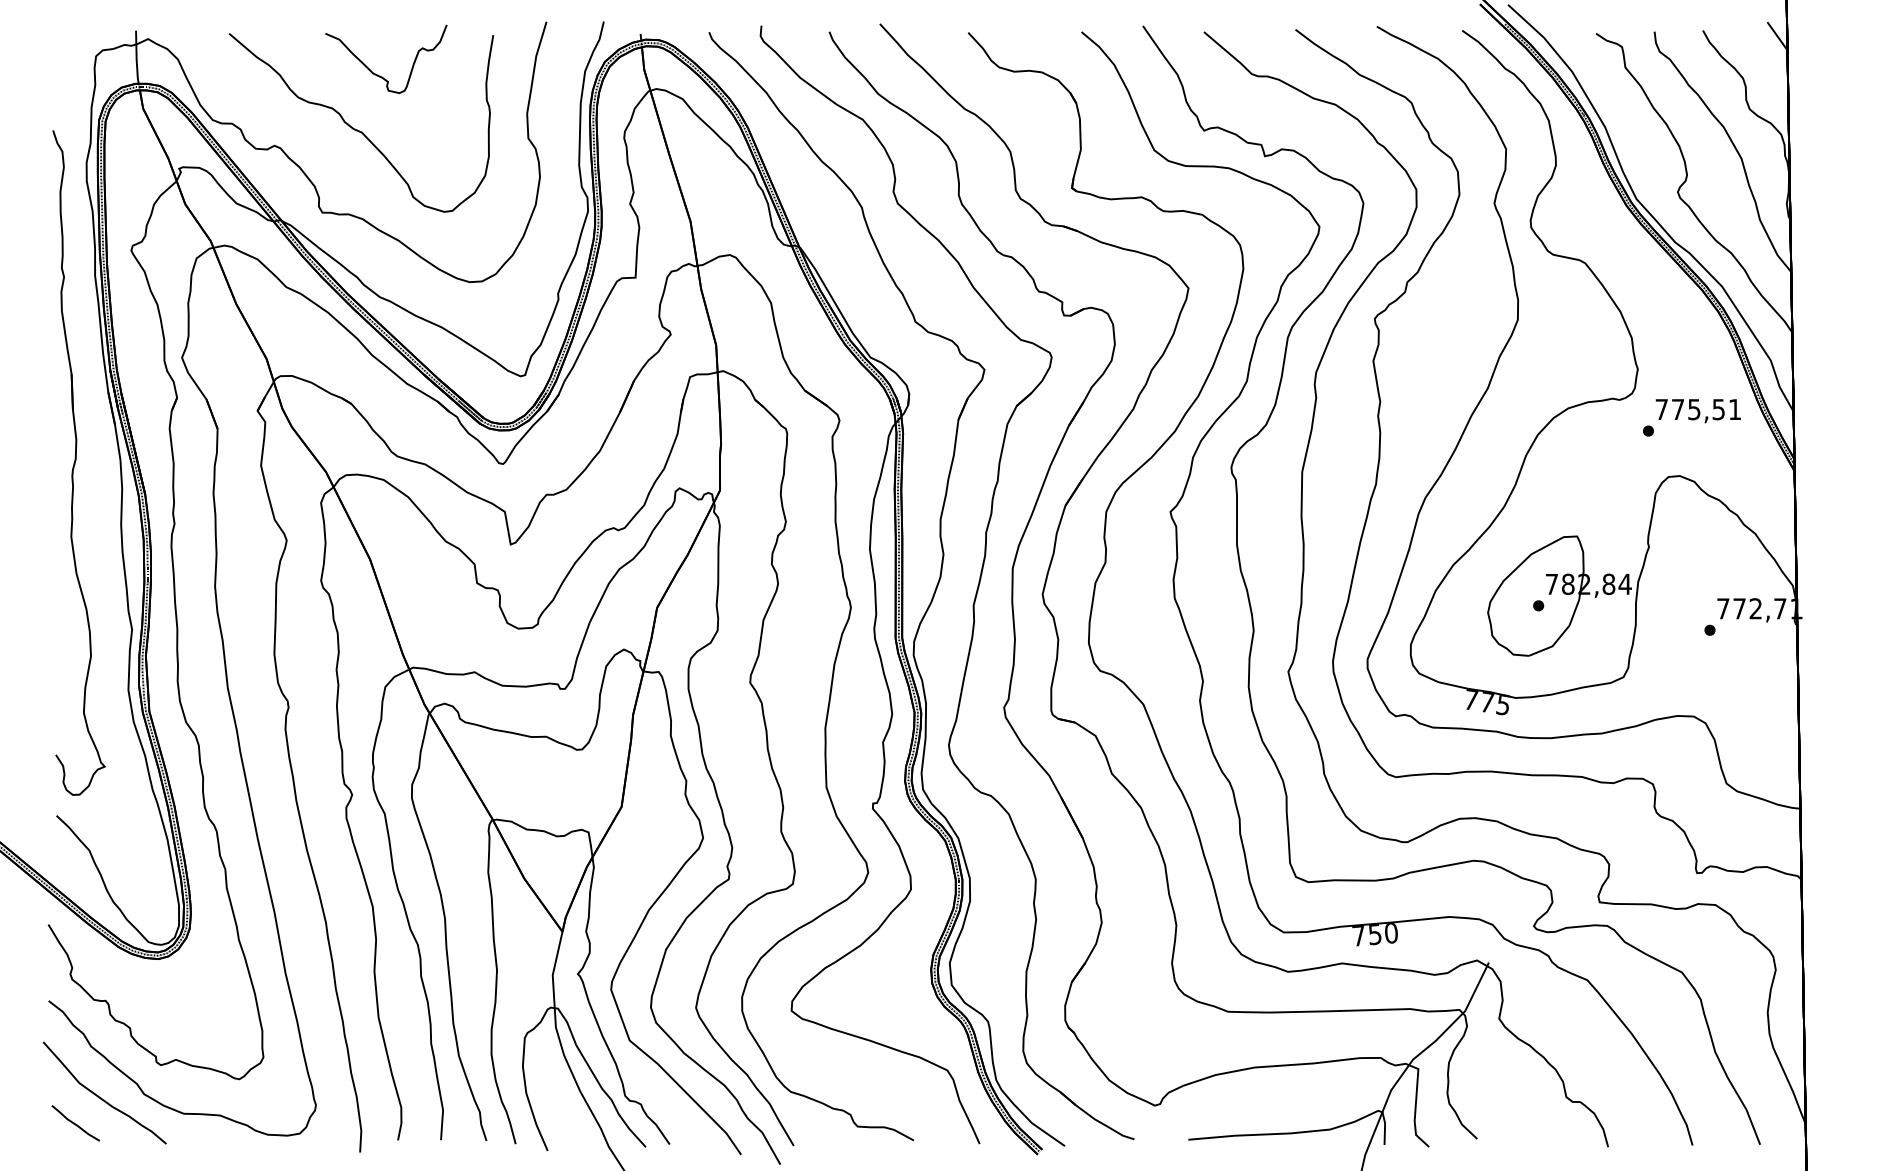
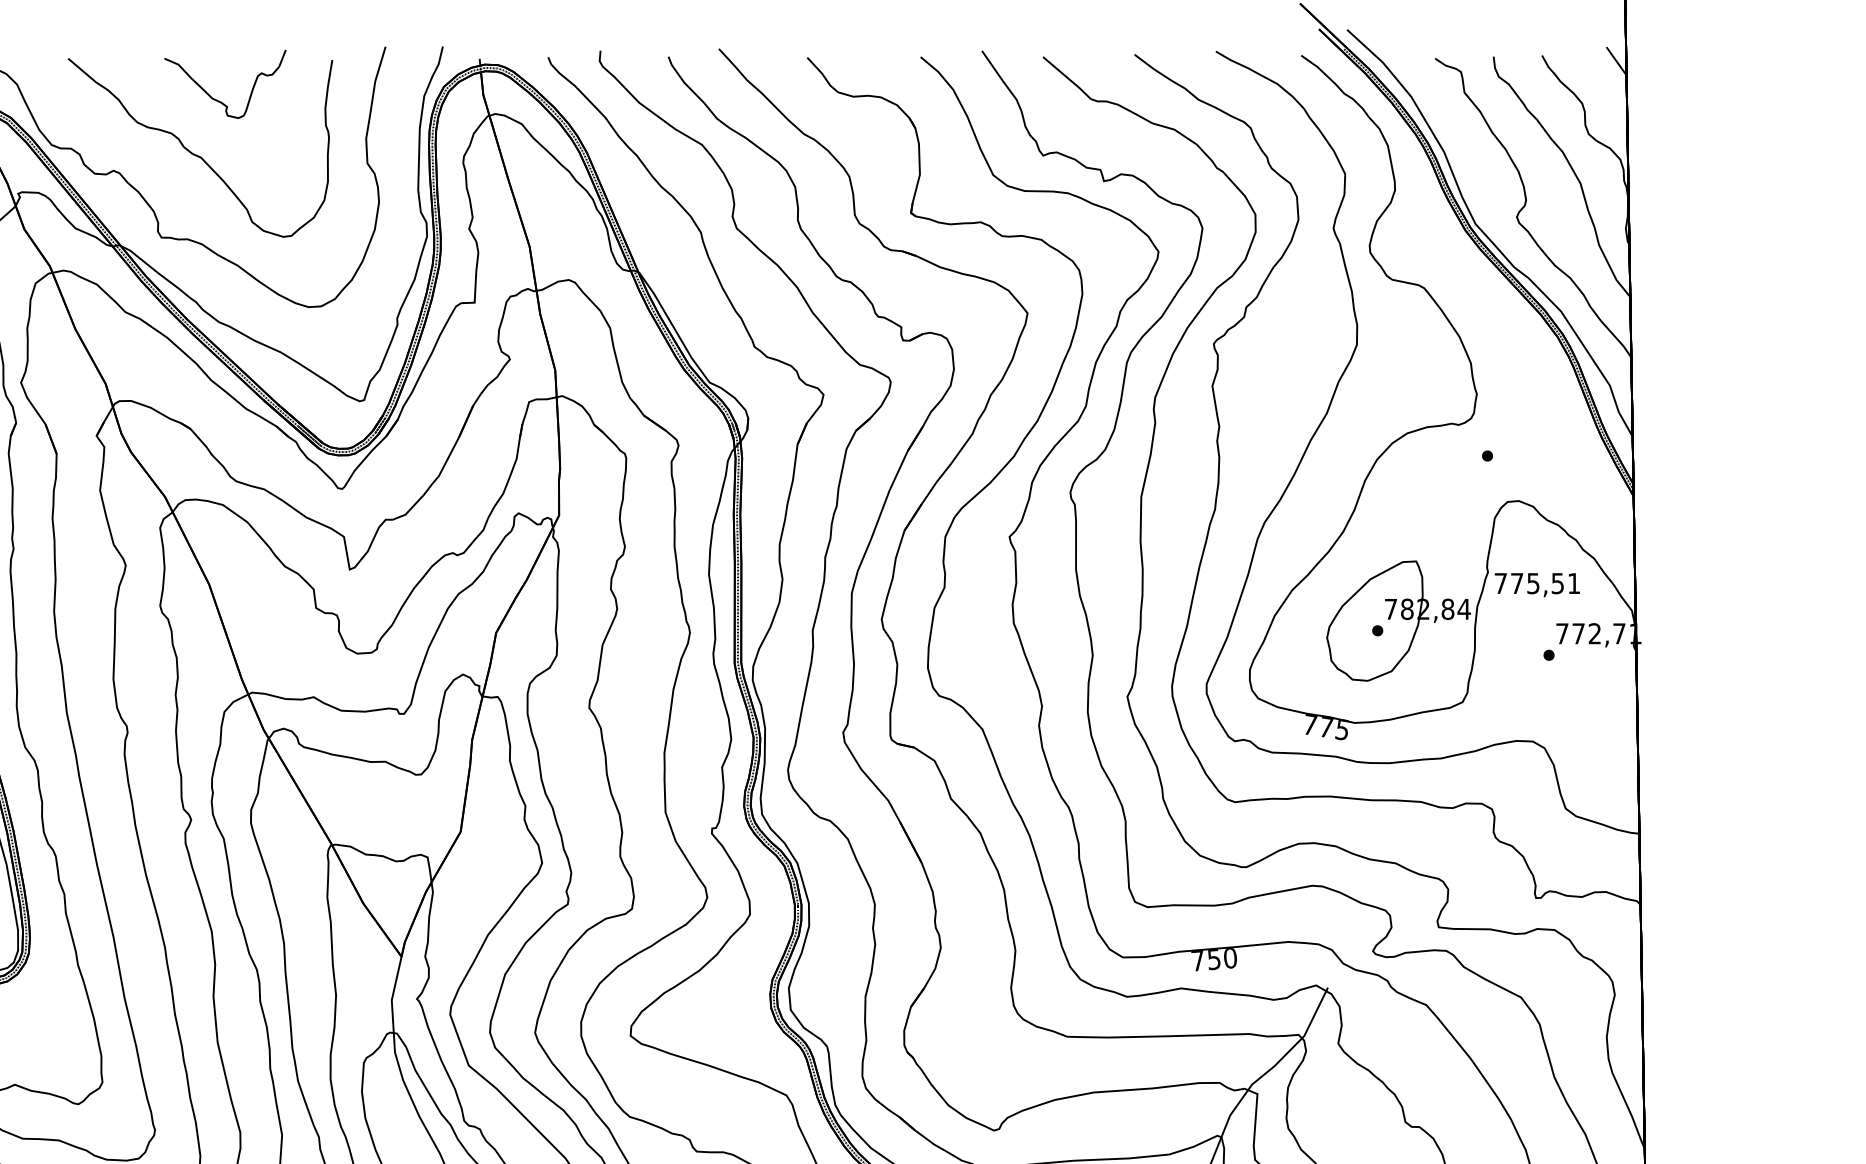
text: (1697, 411) -> (1536, 585), moved

